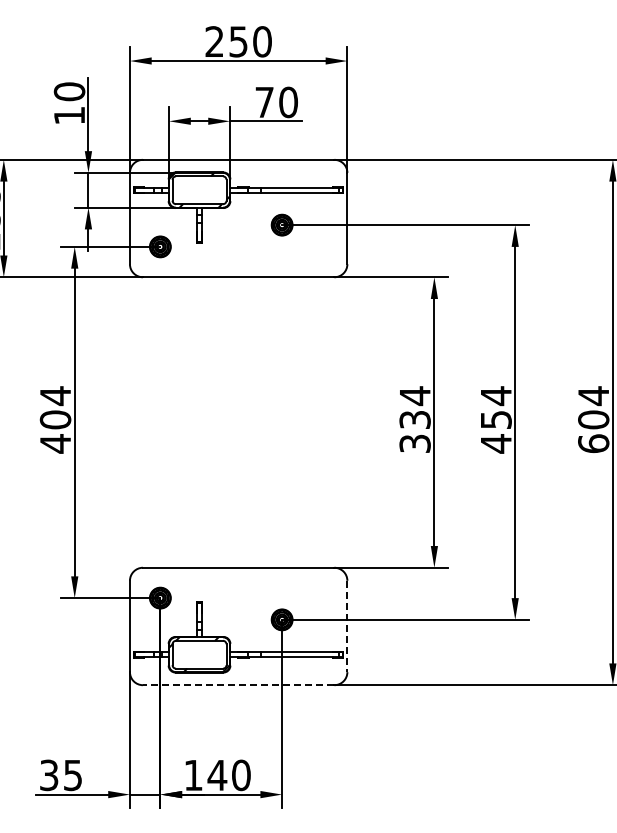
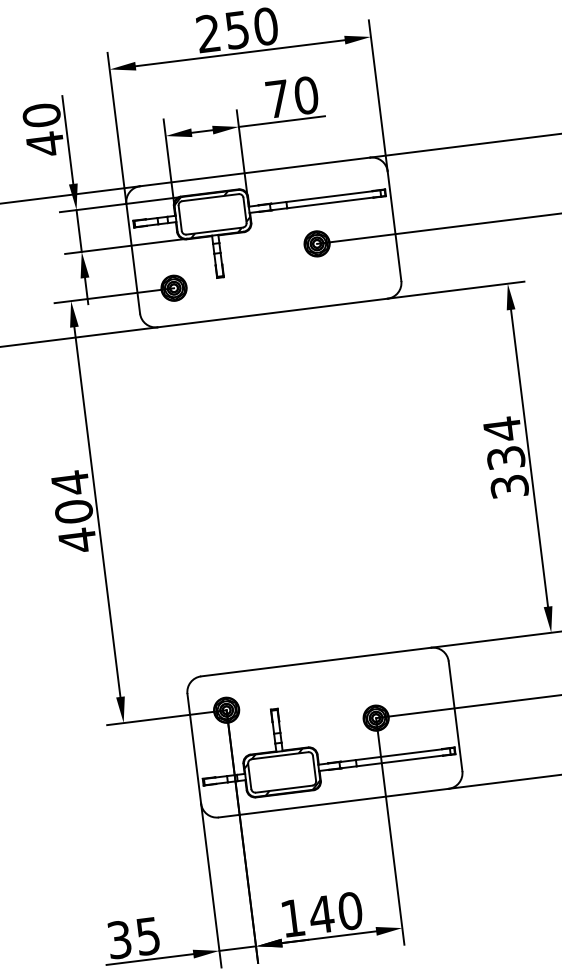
text: (69, 115) -> (45, 143), 10 -> 40
line: (347, 626) -> (455, 716), dashed -> solid
line: (238, 685) -> (333, 803), dashed -> solid

